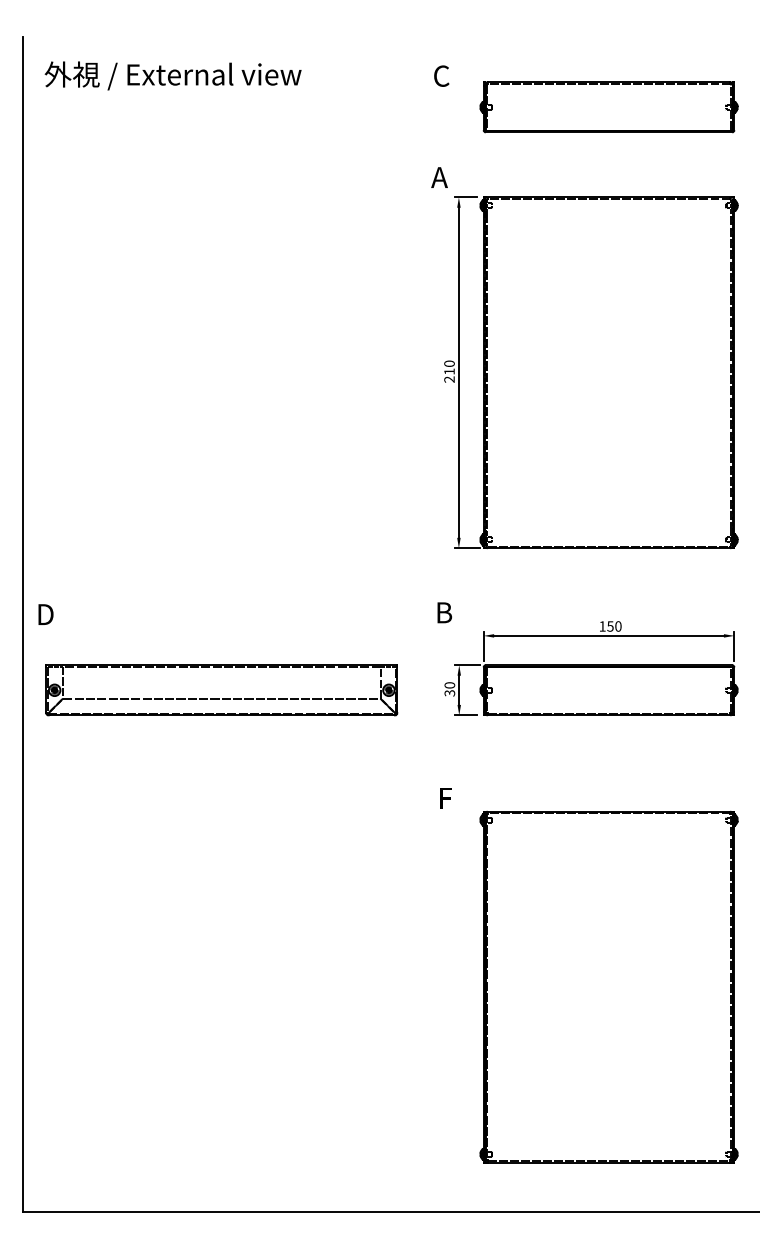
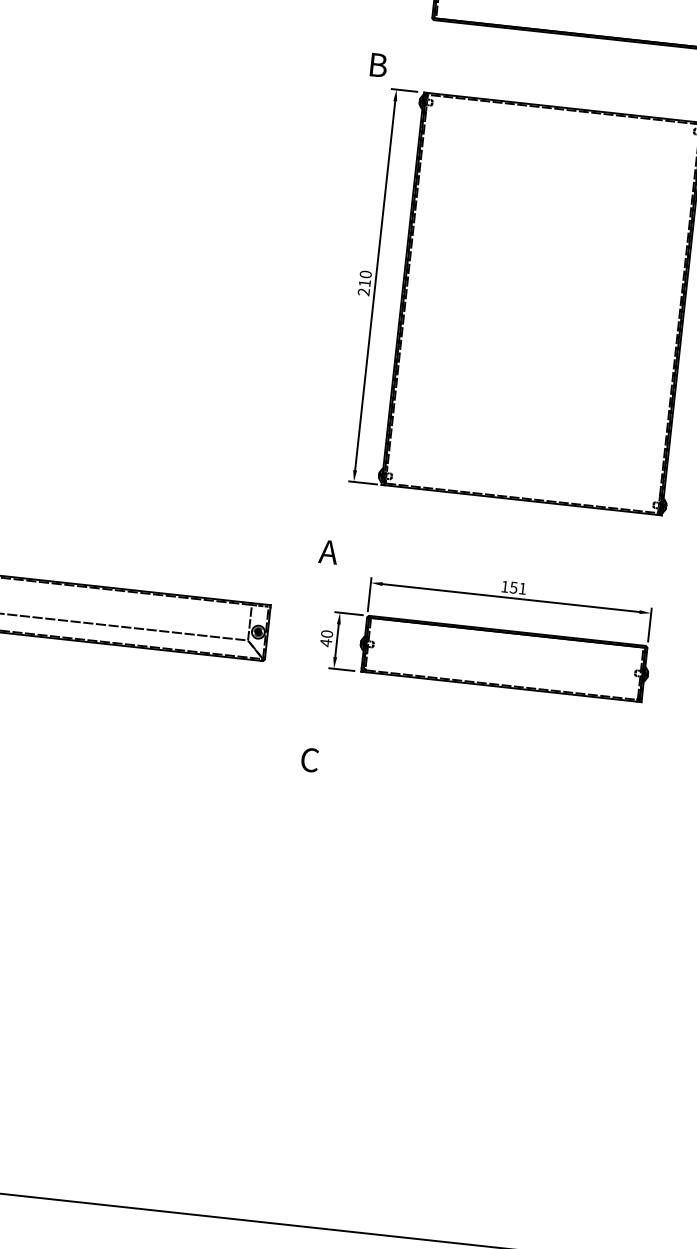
text: (439, 177) -> (377, 65), A -> B
text: (443, 612) -> (328, 551), B -> A
text: (618, 626) -> (522, 588), 150 -> 151
text: (449, 692) -> (325, 641), 30 -> 40
text: (446, 798) -> (309, 760), F -> C
part: (608, 986) -> (467, 989), removed

